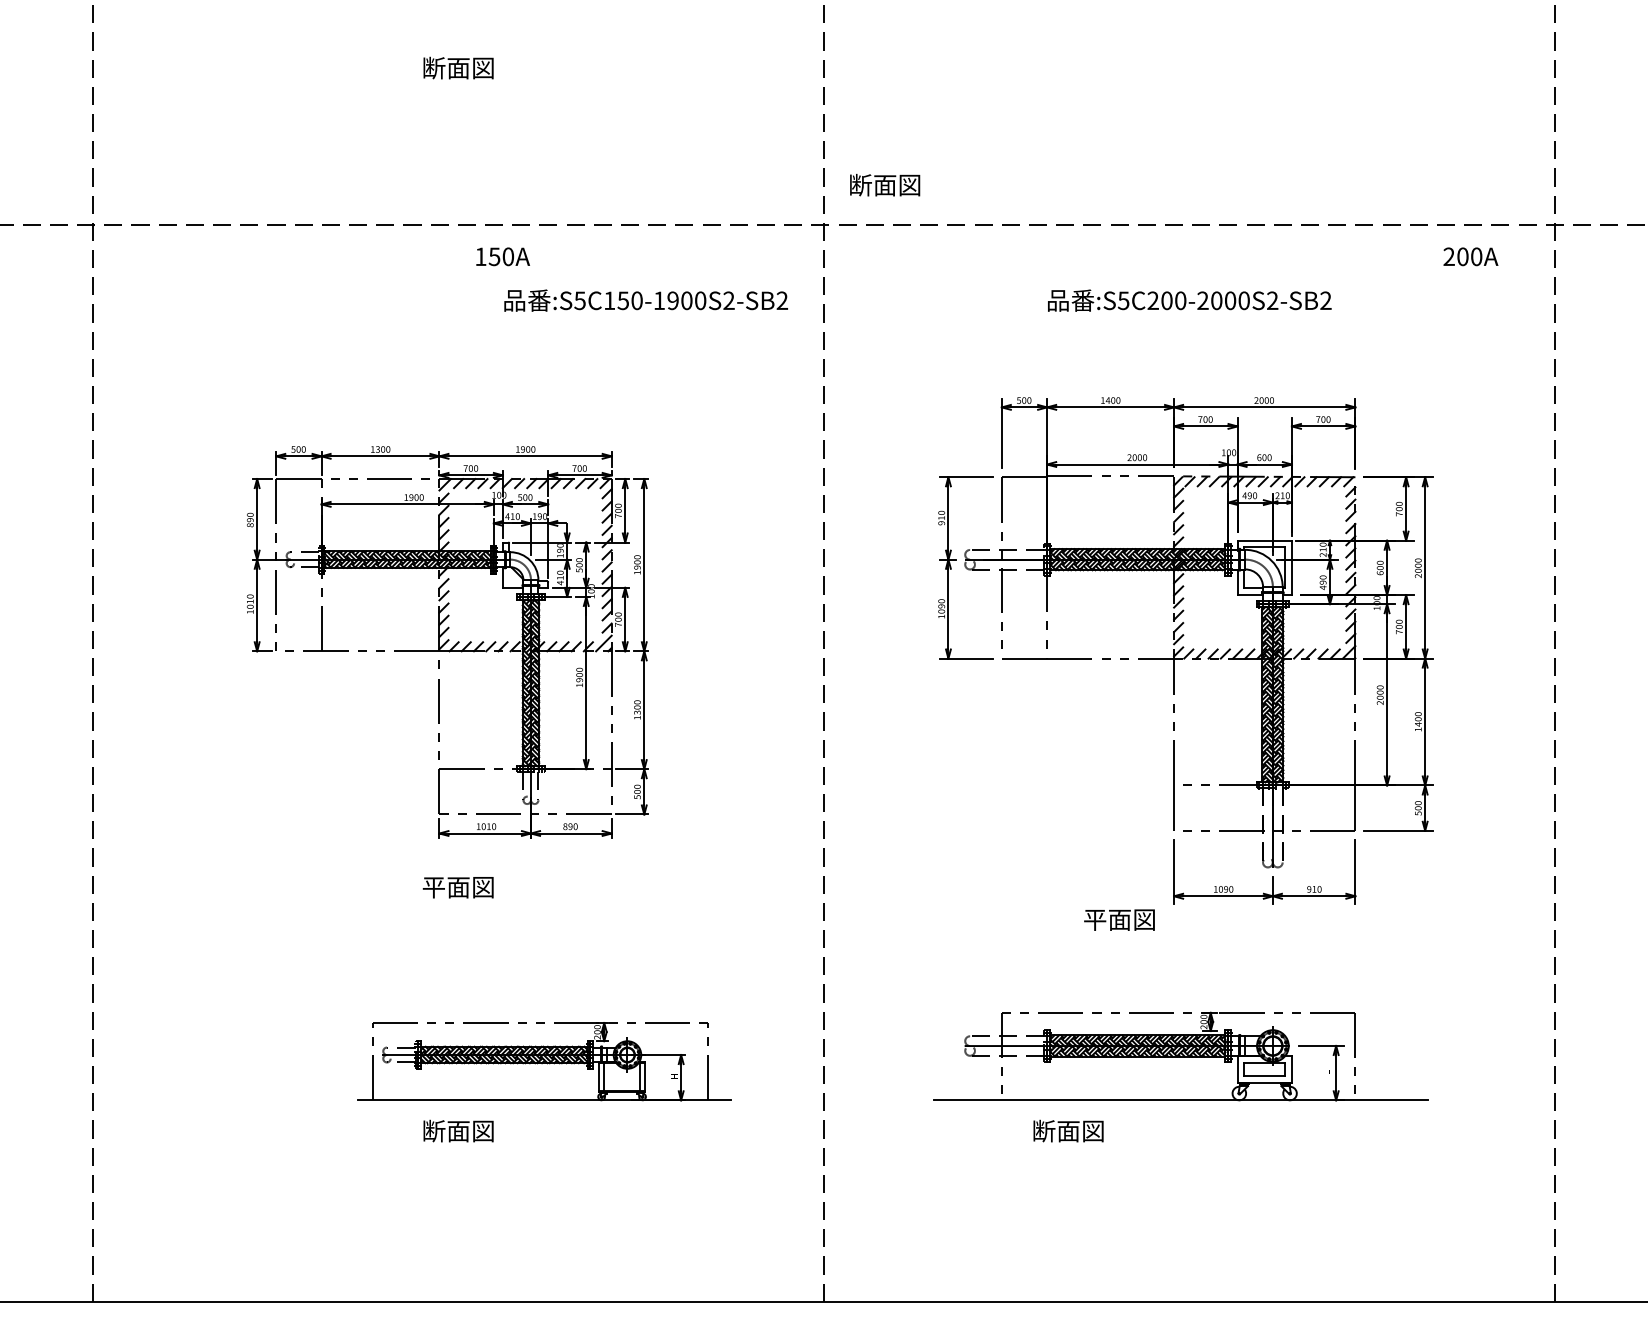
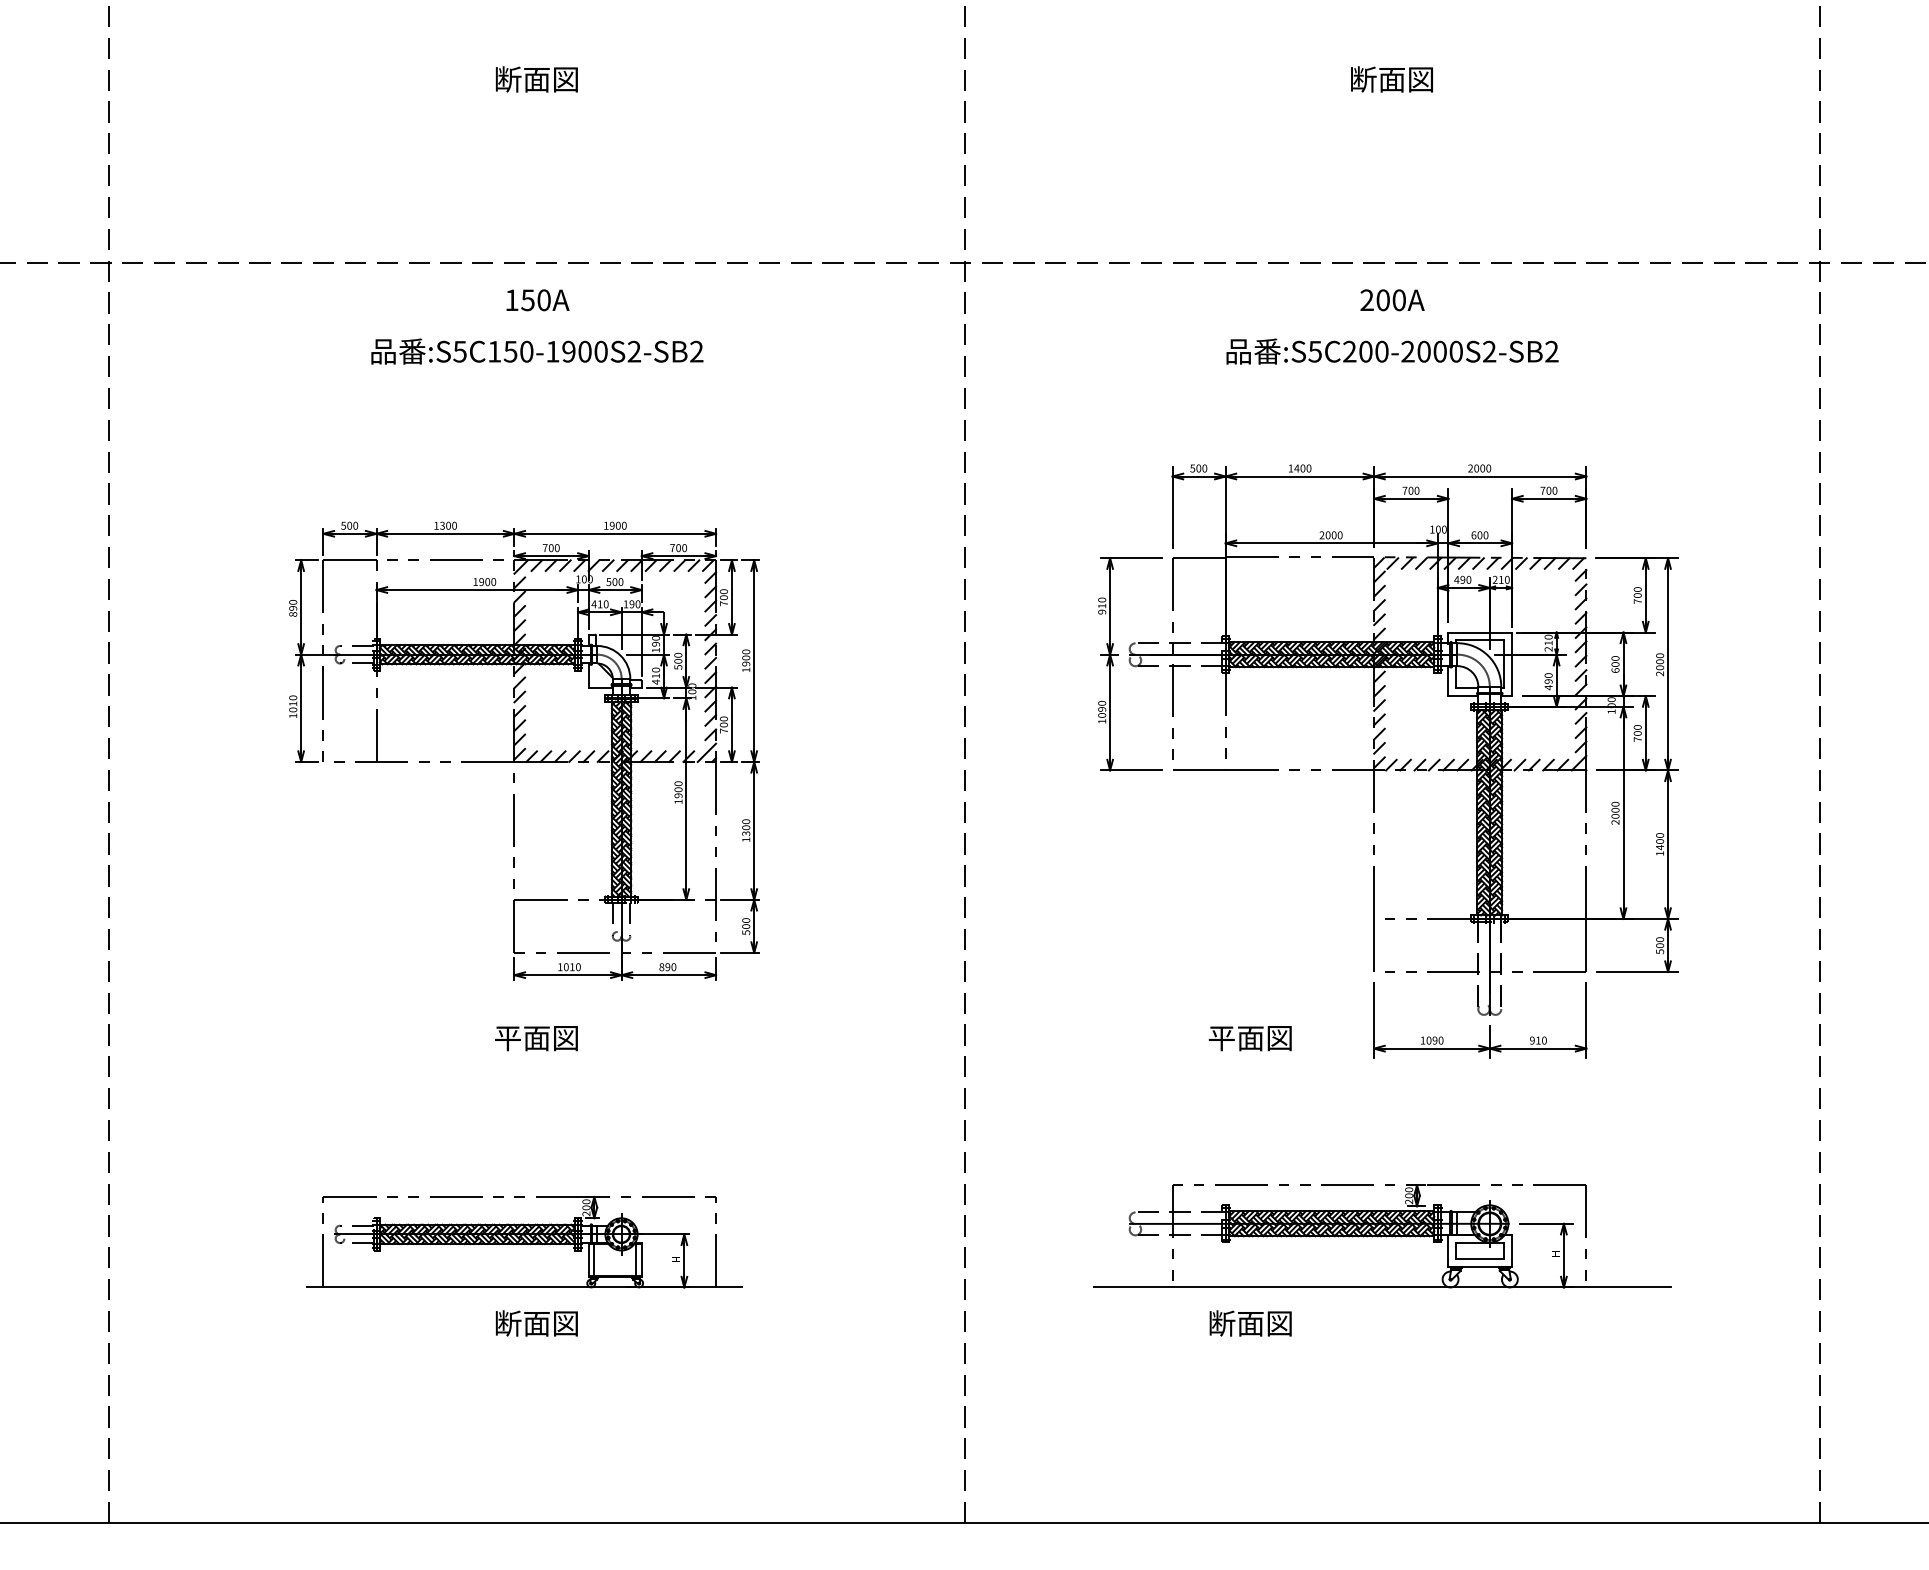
text: (884, 185) -> (1391, 79), moved
text: (502, 256) -> (537, 300), moved
text: (1470, 256) -> (1392, 300), moved
text: (646, 300) -> (537, 351), moved
text: (1119, 920) -> (1250, 1038), moved
part: (544, 1061) -> (524, 1242), moved

